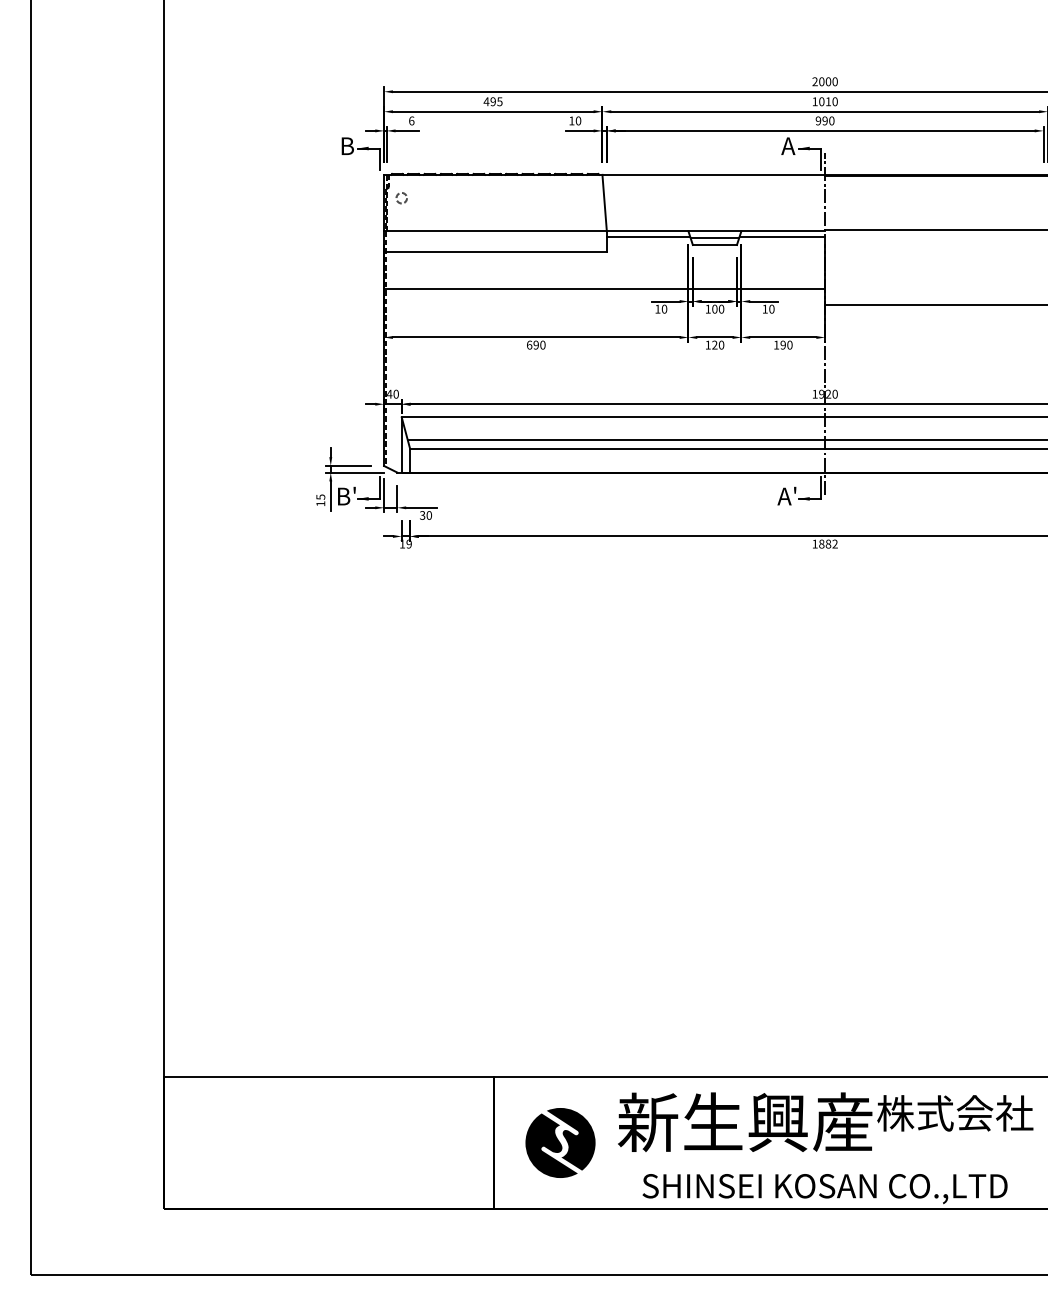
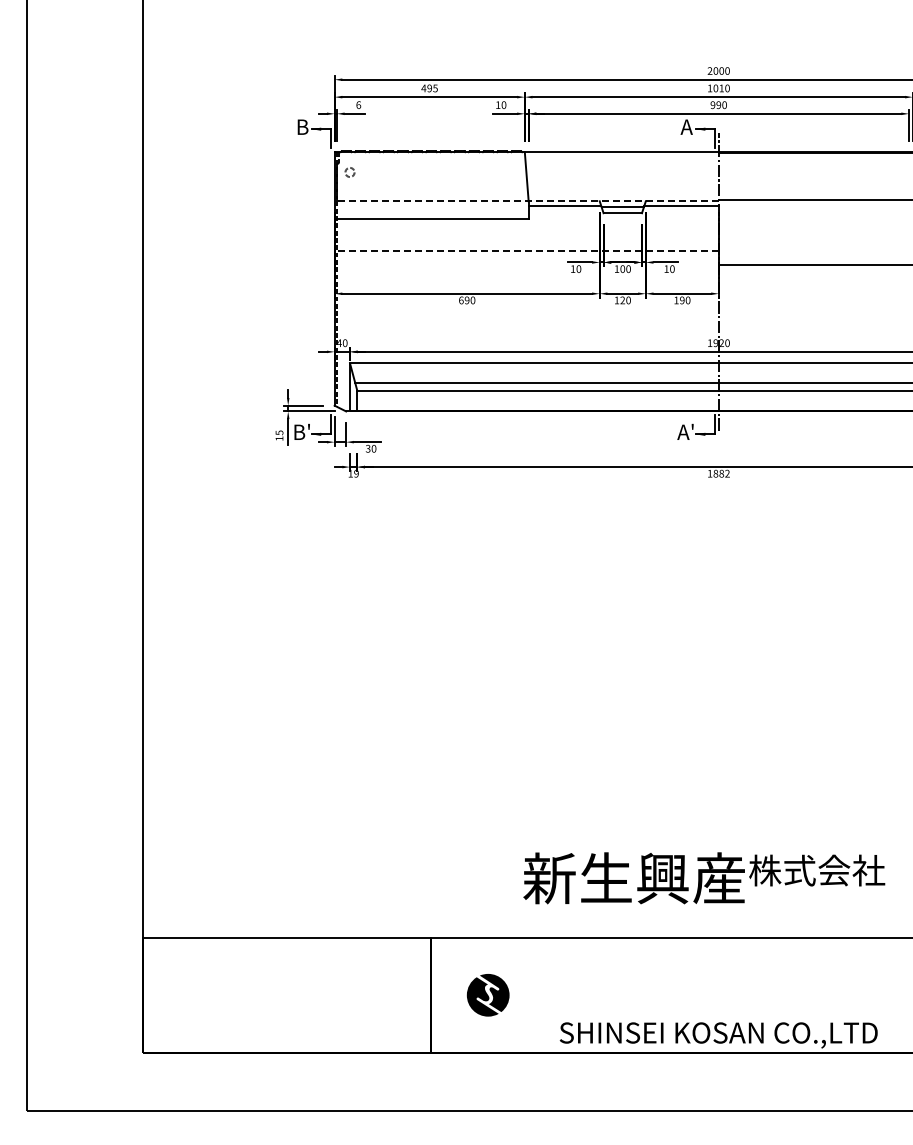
line: (604, 231) -> (526, 201), solid -> dashed
line: (604, 288) -> (526, 251), solid -> dashed
text: (825, 1122) -> (704, 878), moved
part: (559, 1141) -> (487, 994), size x0.7

